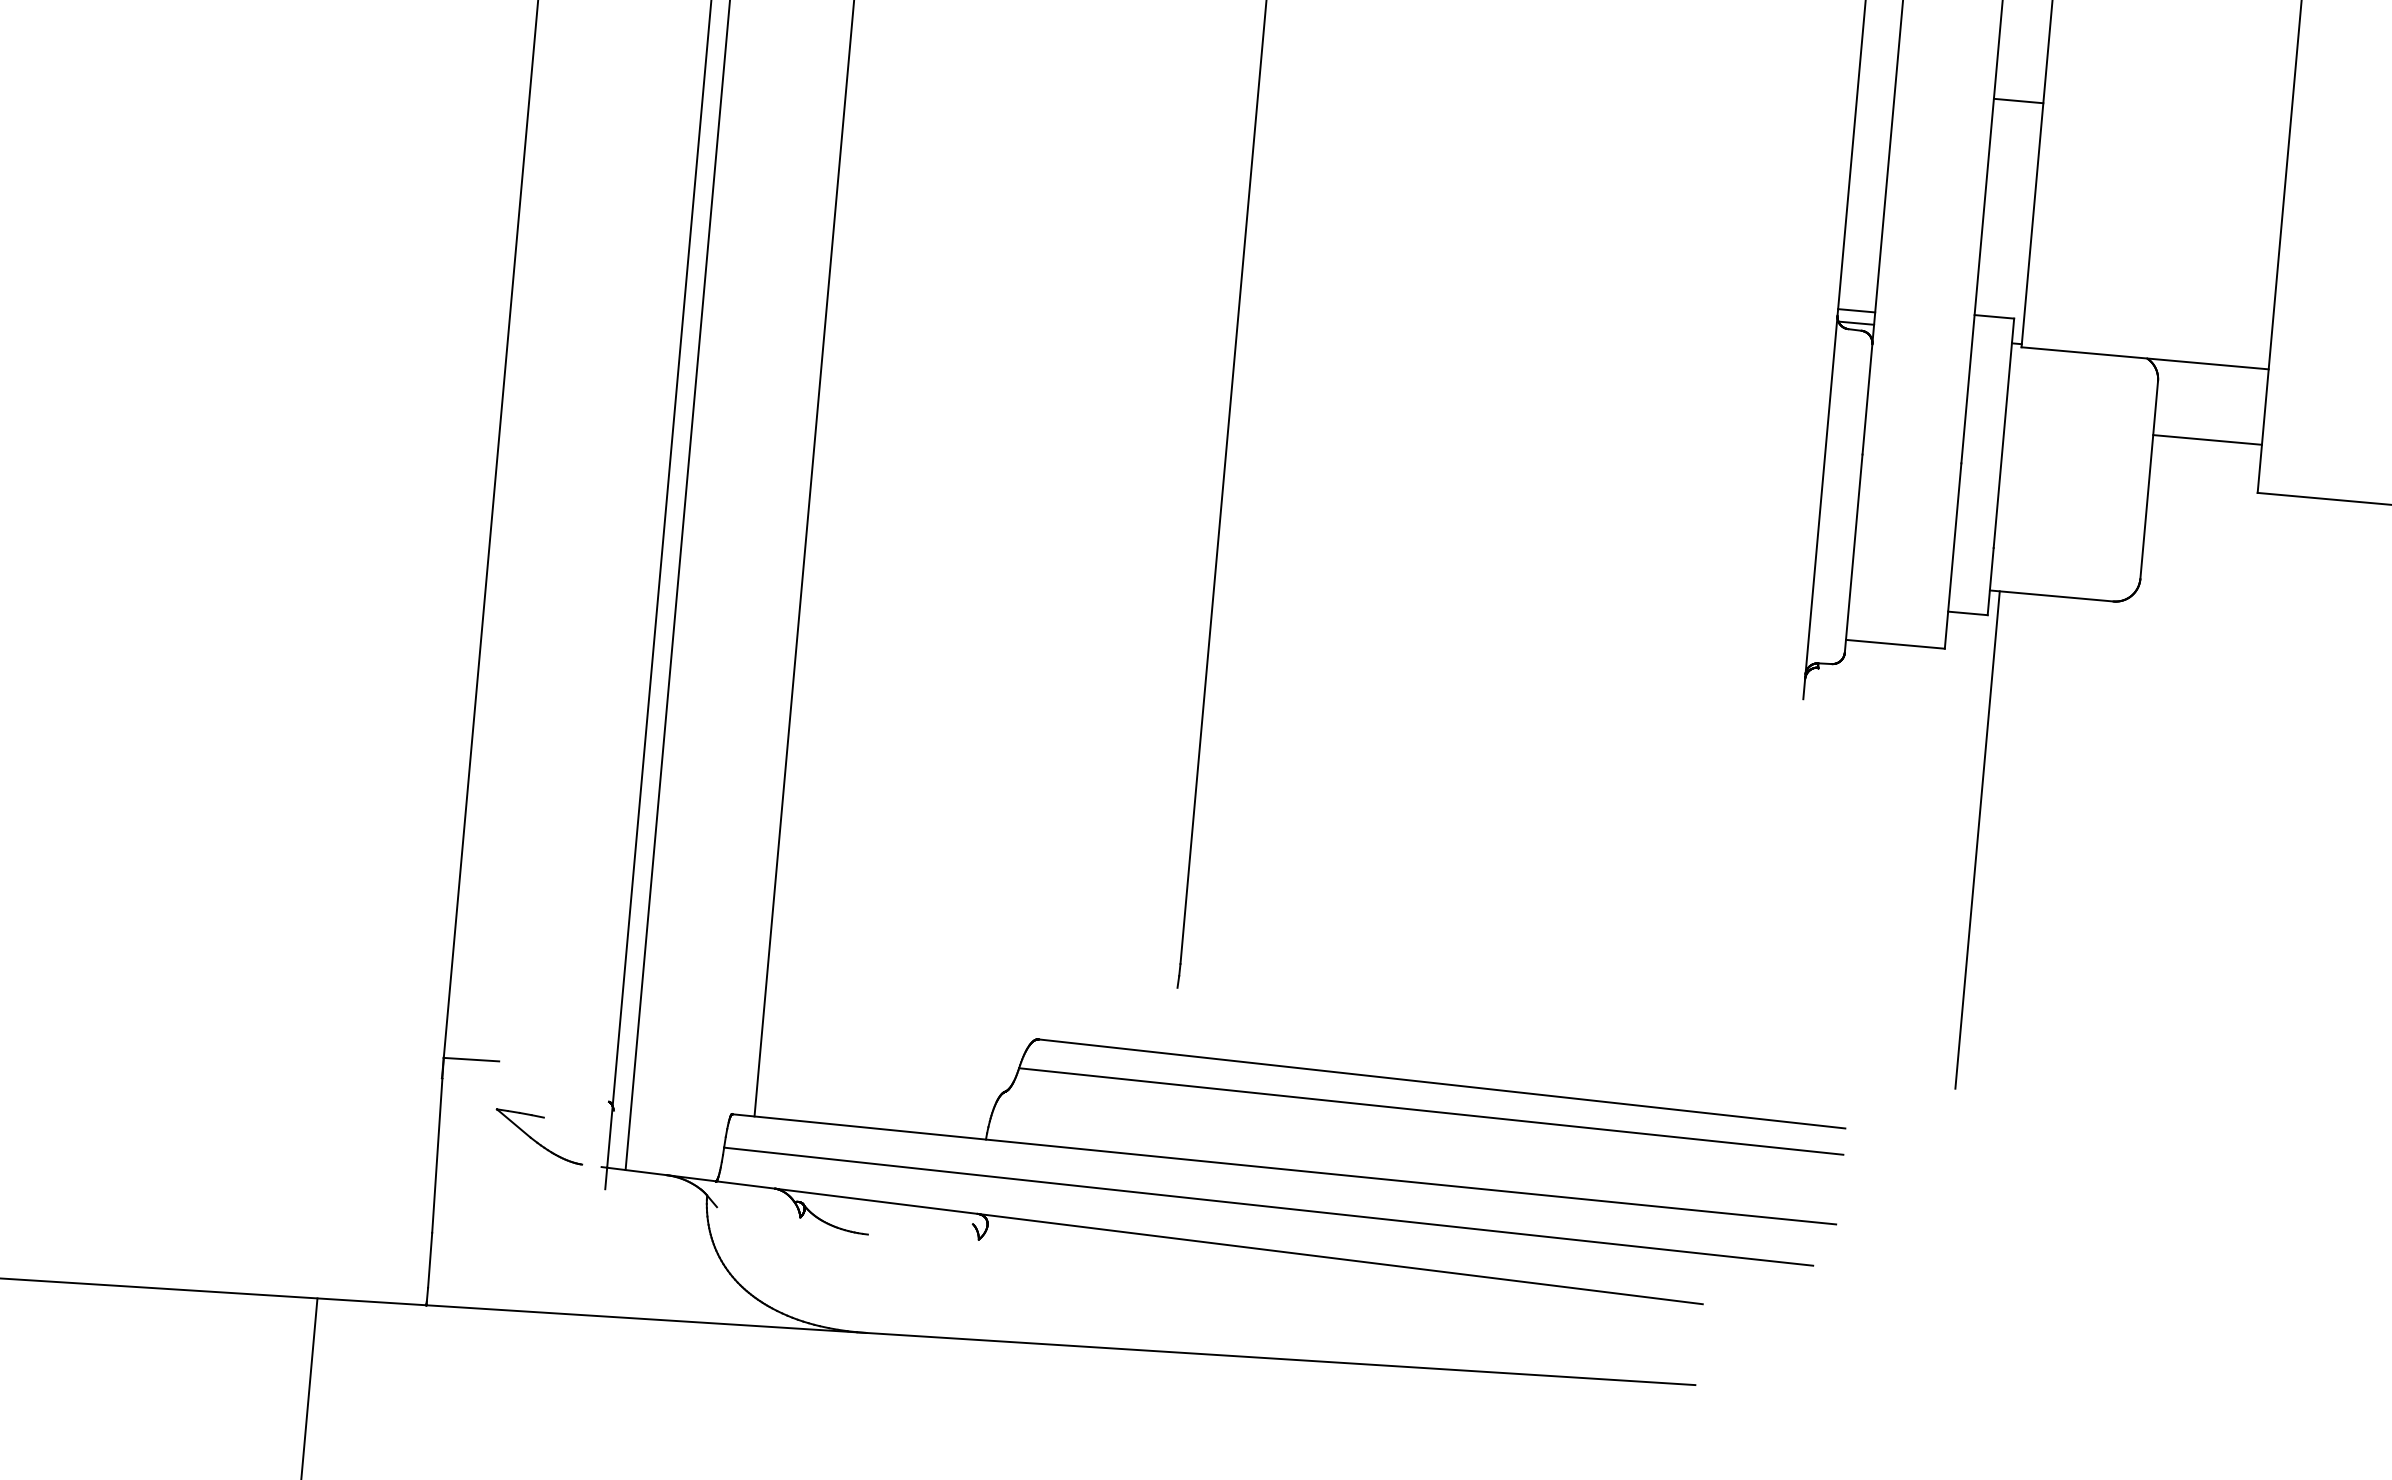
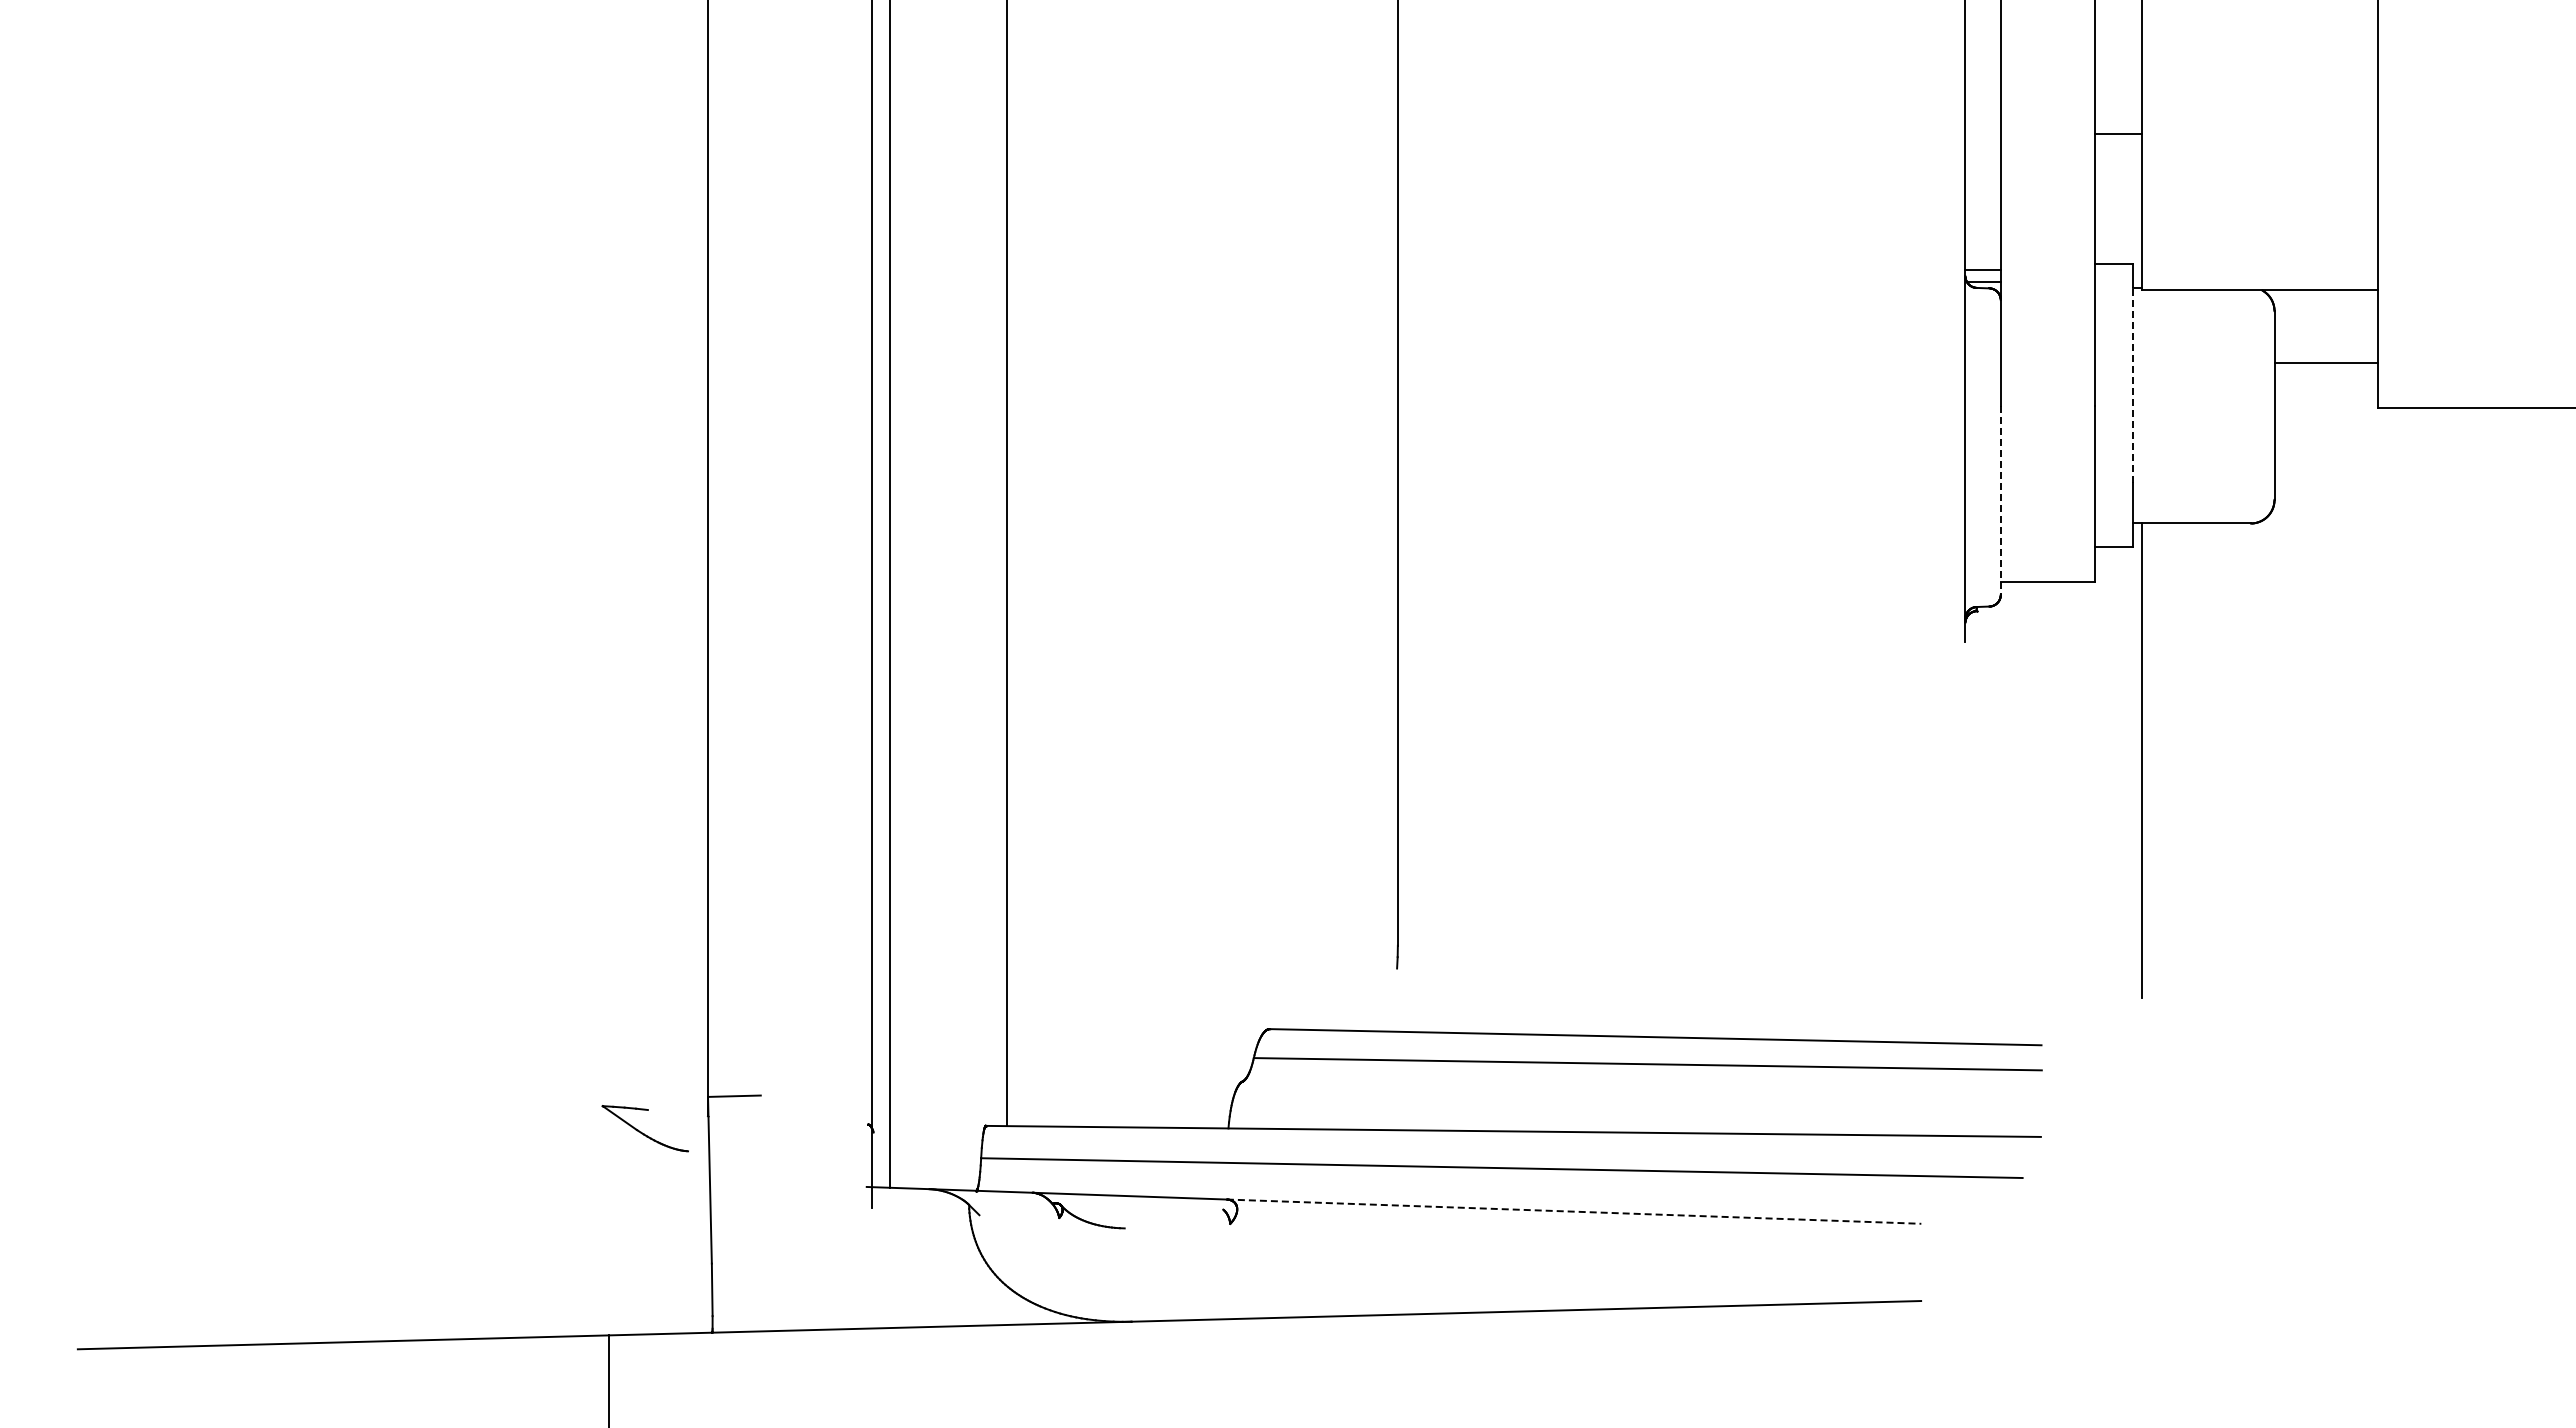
line: (2018, 101) -> (2118, 134), moved
line: (2002, 444) -> (2132, 384), solid -> dashed
line: (1853, 554) -> (2000, 500), solid -> dashed
part: (538, 1136) -> (644, 1128), moved
line: (1340, 1258) -> (1574, 1211), solid -> dashed

